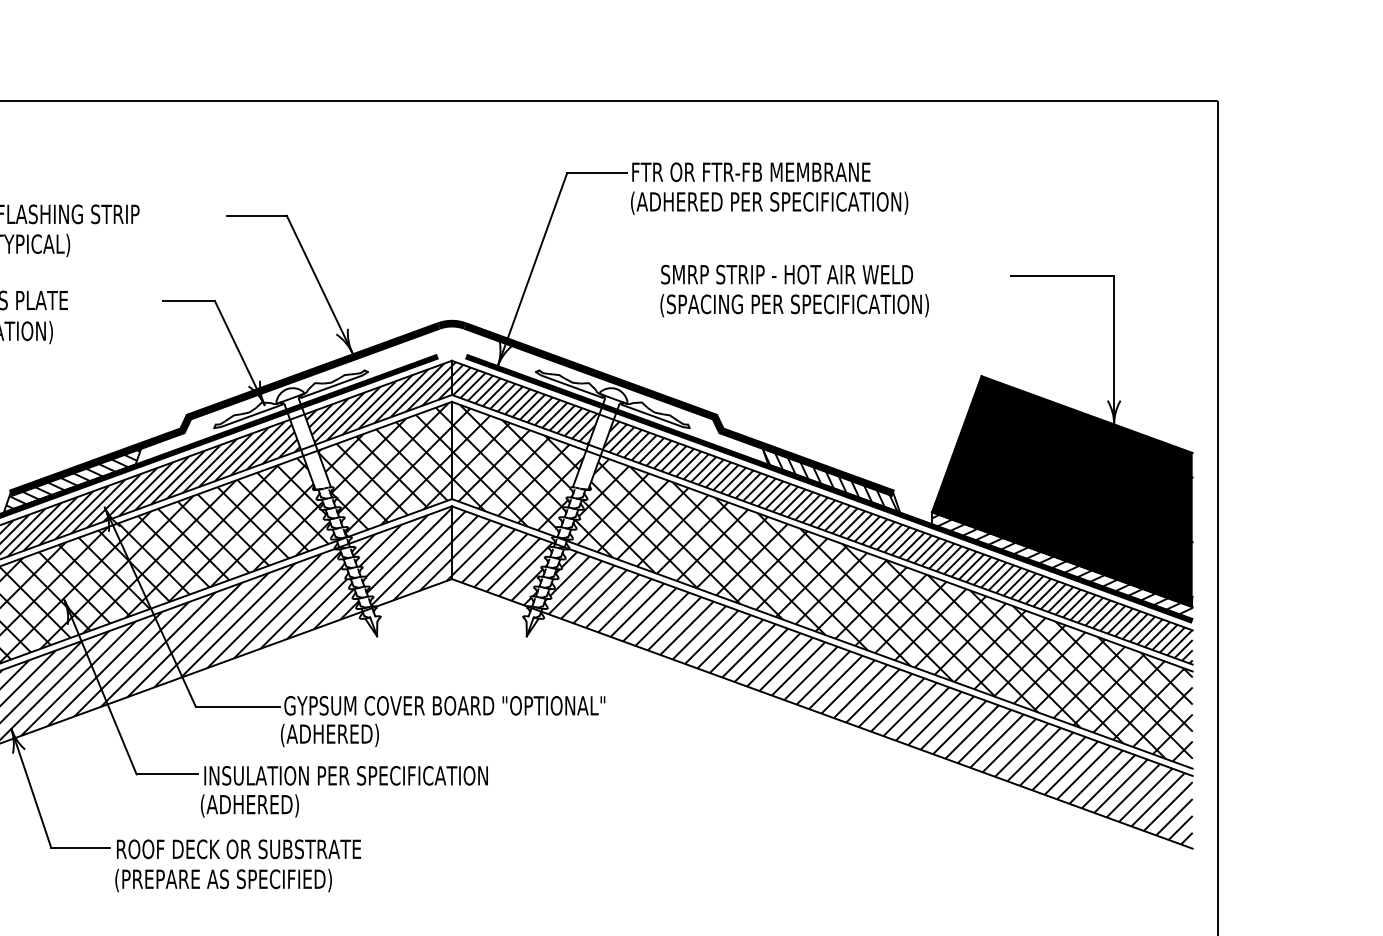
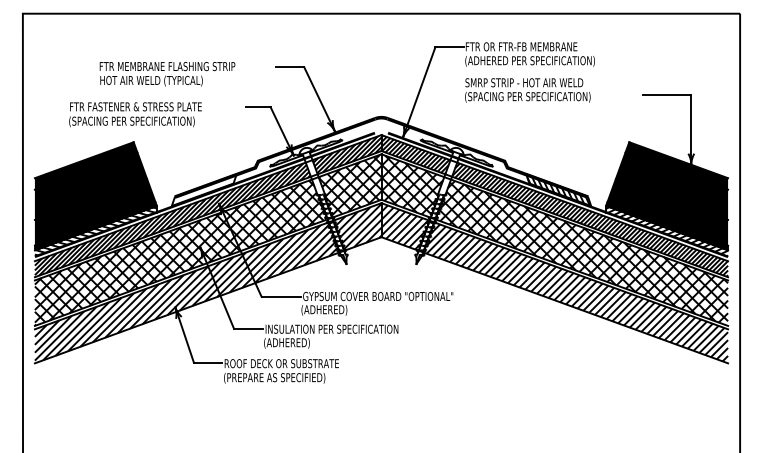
text: (793, 291) -> (527, 90), moved
hatch: (71, 477) -> (203, 189), removed

